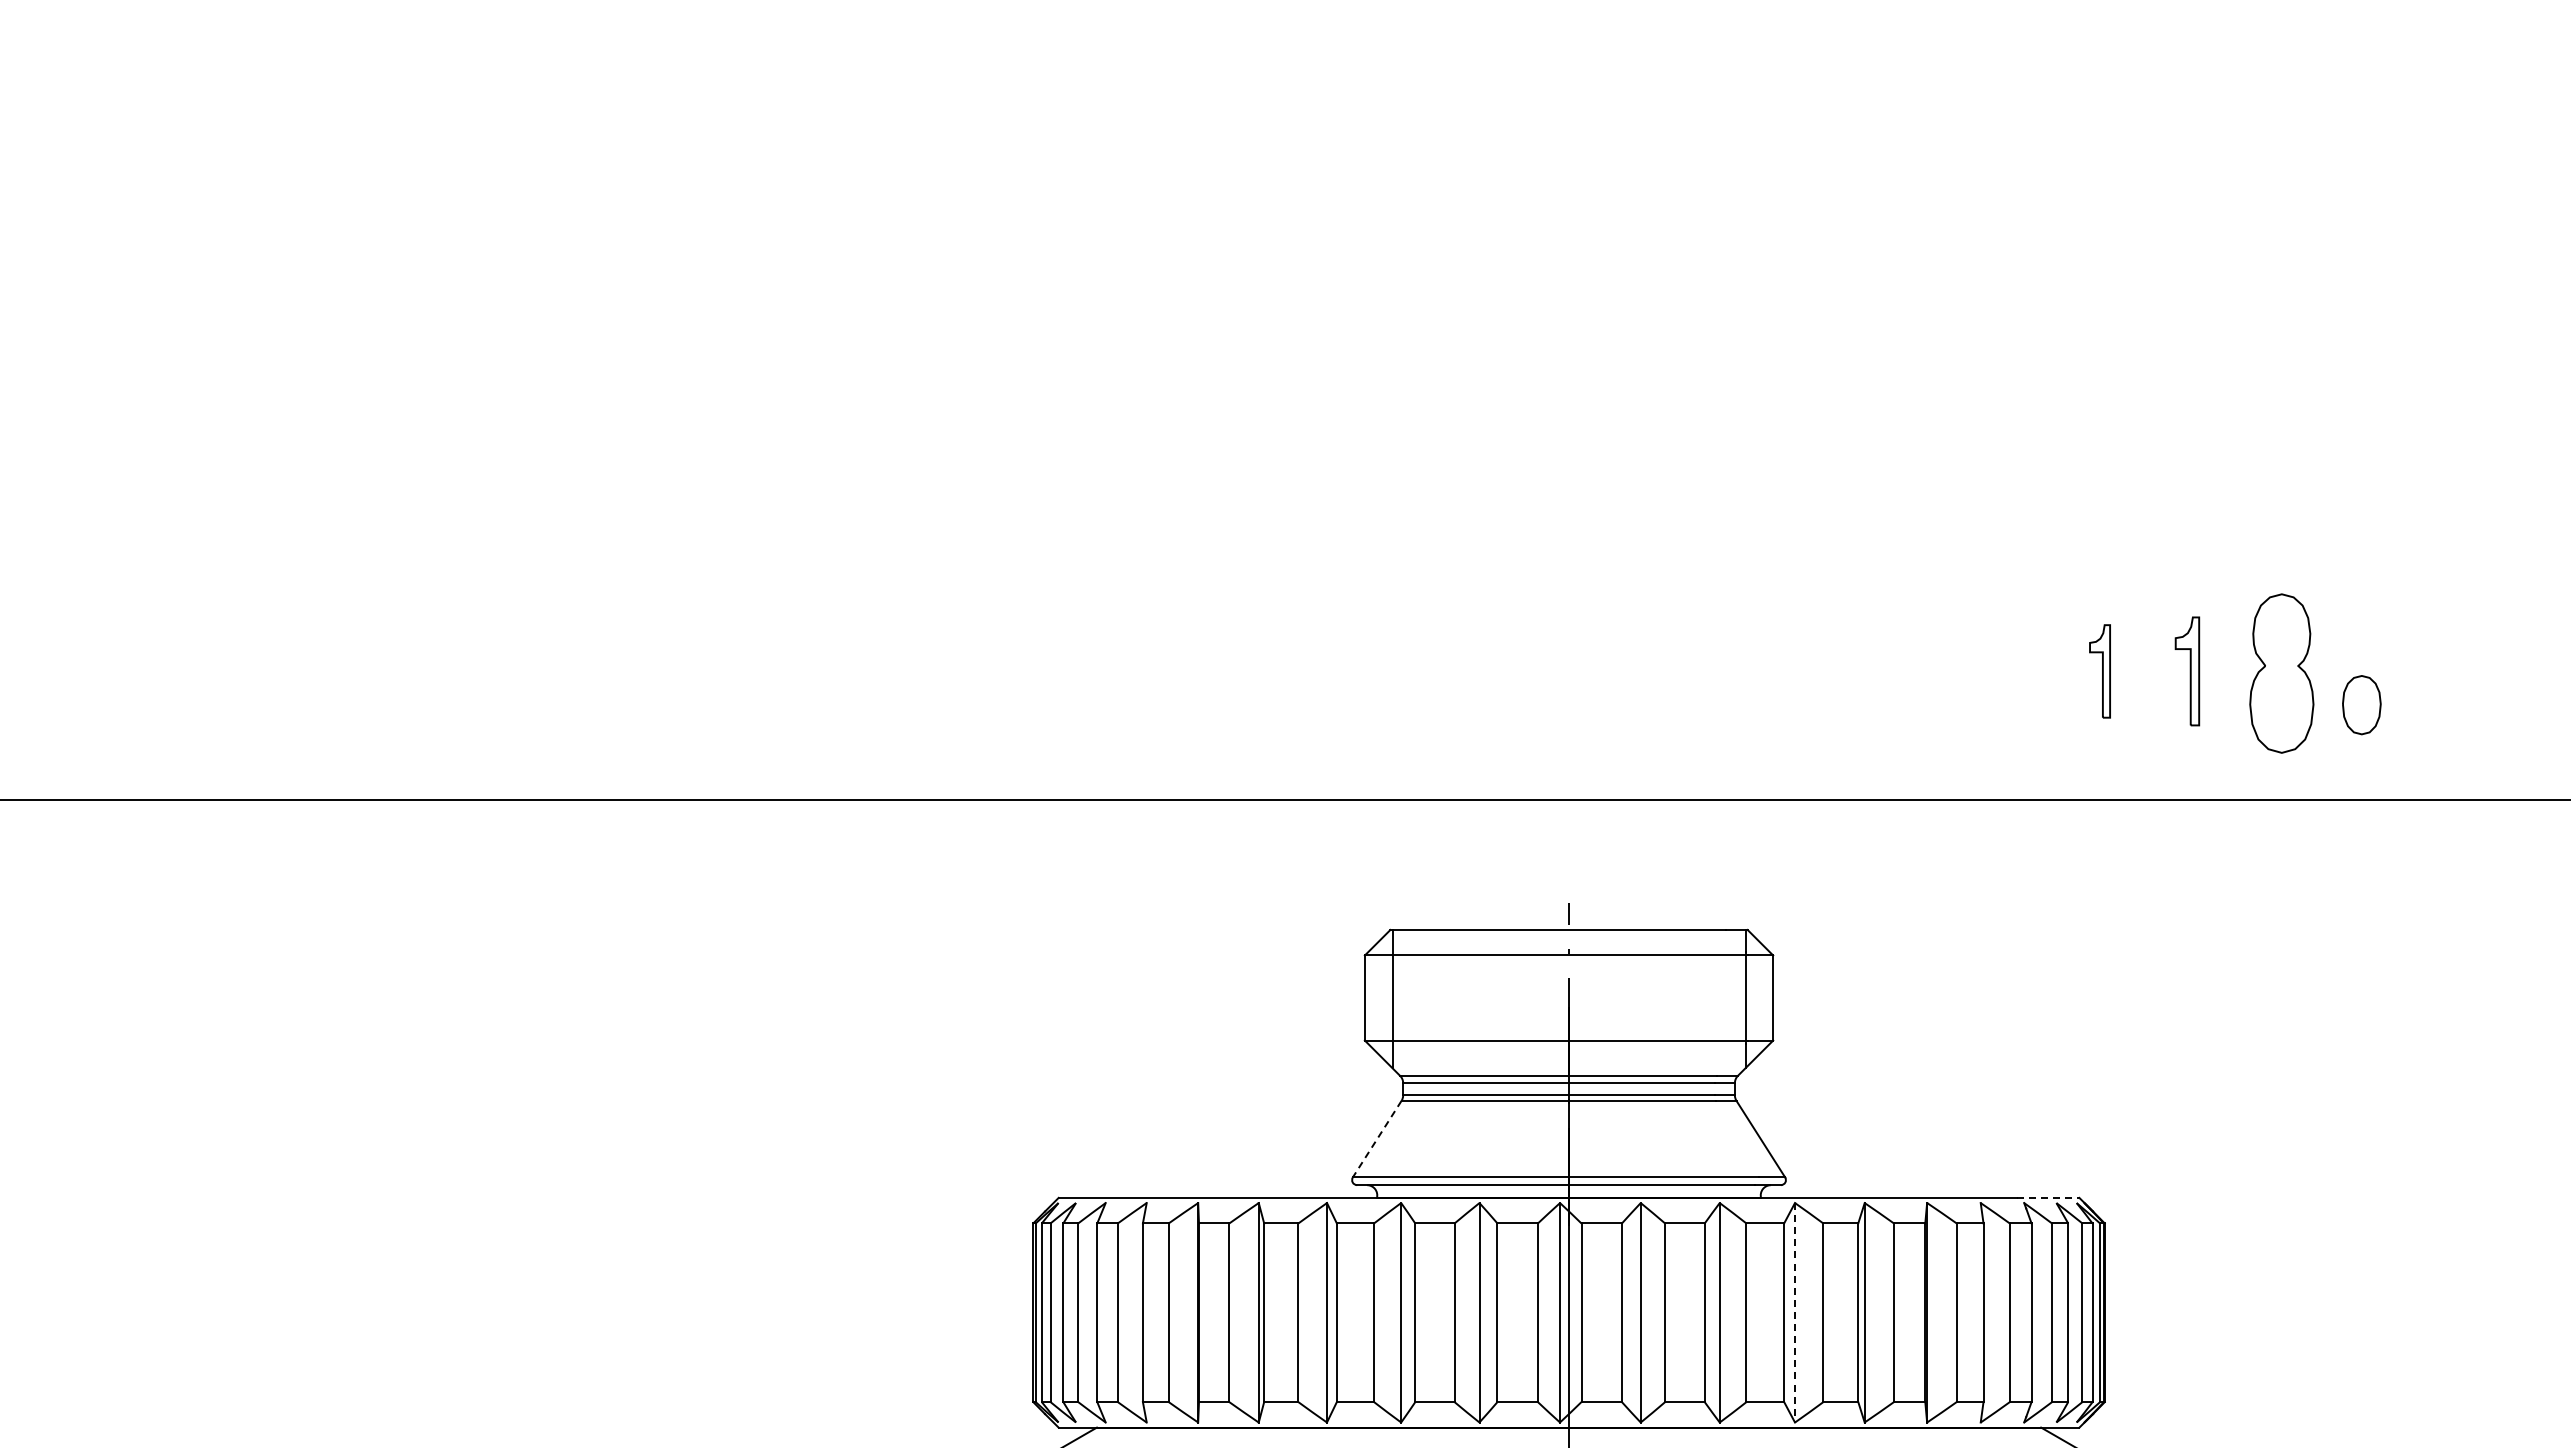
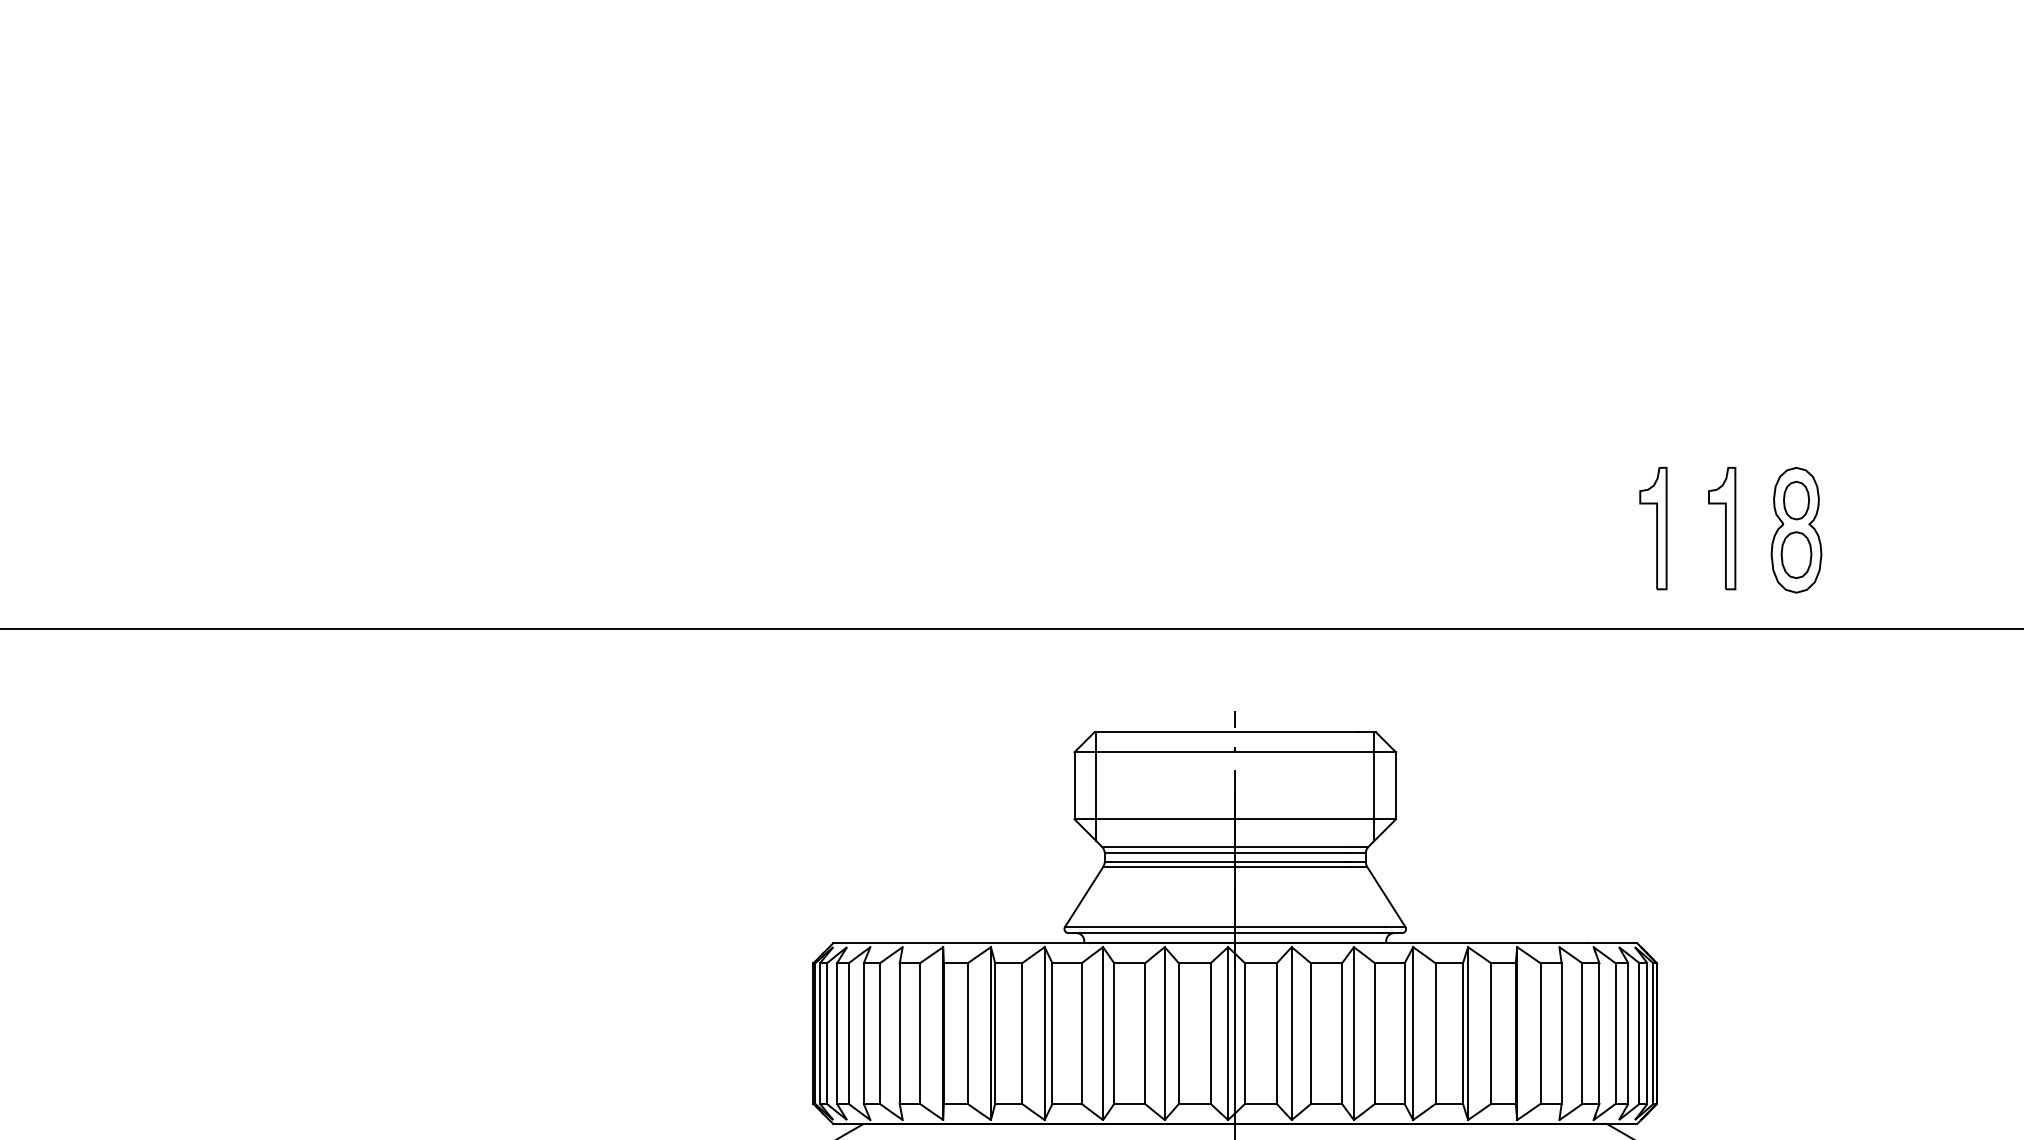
part: (2281, 635) -> (1796, 500), added
part: (2099, 671) -> (1652, 528), size x1.67
part: (2187, 671) -> (1722, 528), size x1.43
part: (2361, 705) -> (1796, 555), moved
line: (1376, 1139) -> (1083, 897), dashed -> solid
line: (2048, 1197) -> (1612, 942), dashed -> solid
line: (1794, 1312) -> (1412, 1033), dashed -> solid

